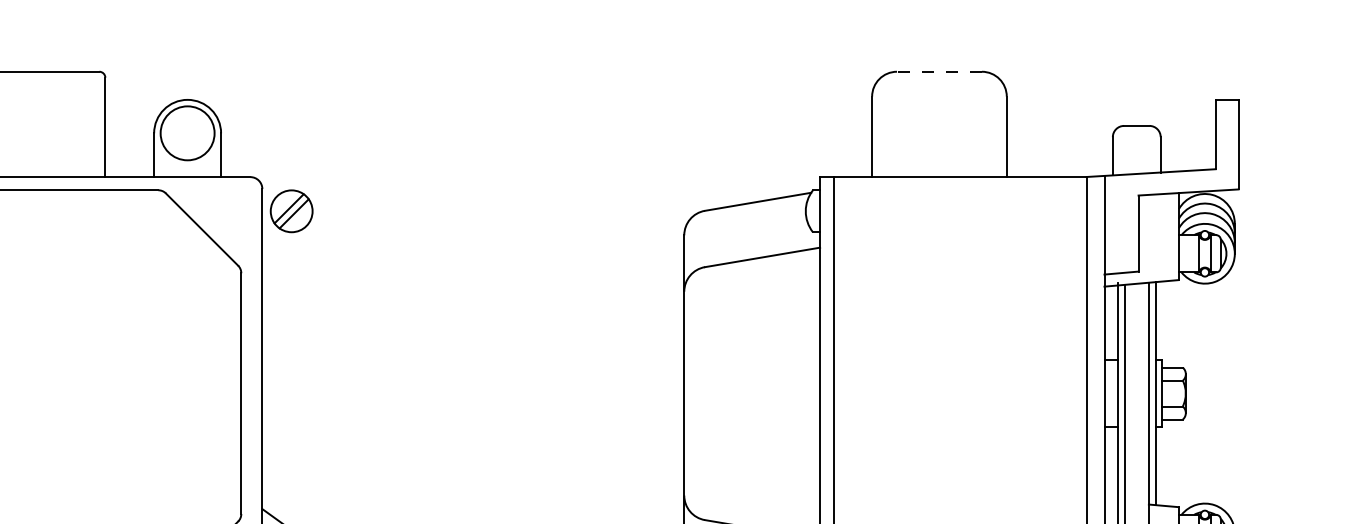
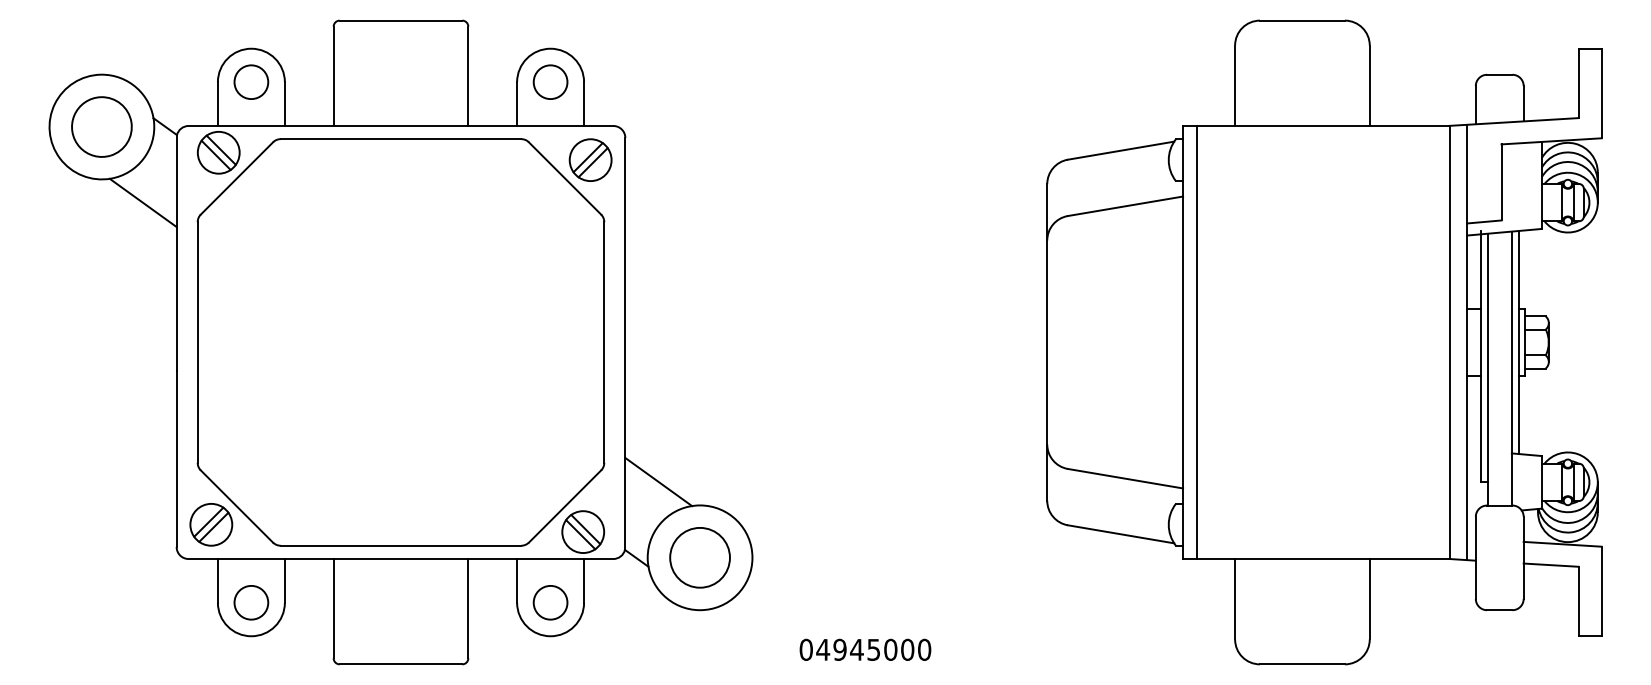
line: (938, 71) -> (1301, 20), dashed -> solid
circle: (187, 133) -> (550, 82), size x0.62
part: (291, 210) -> (590, 159), moved

